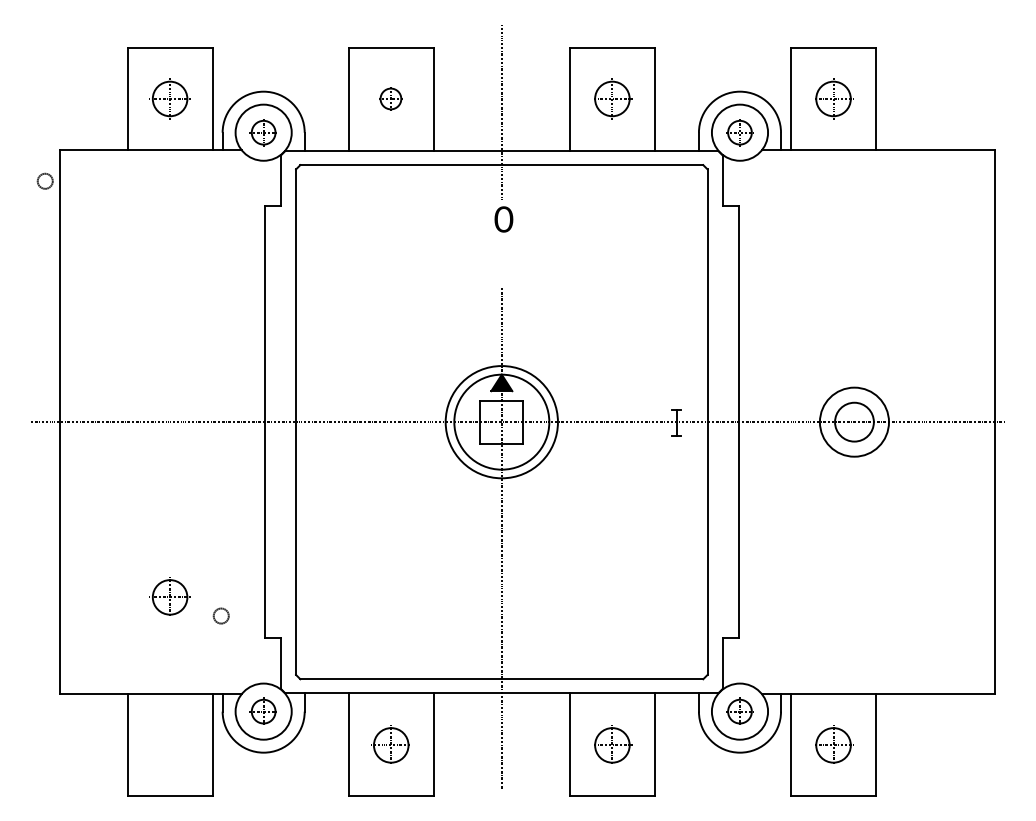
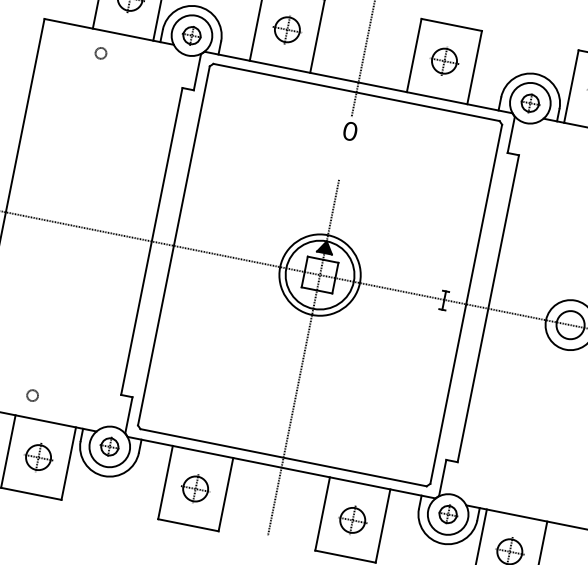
part: (390, 98) -> (286, 29), size x1.67
circle: (44, 180) -> (100, 52), moved
part: (169, 596) -> (38, 456), moved
circle: (220, 615) -> (32, 395), moved

